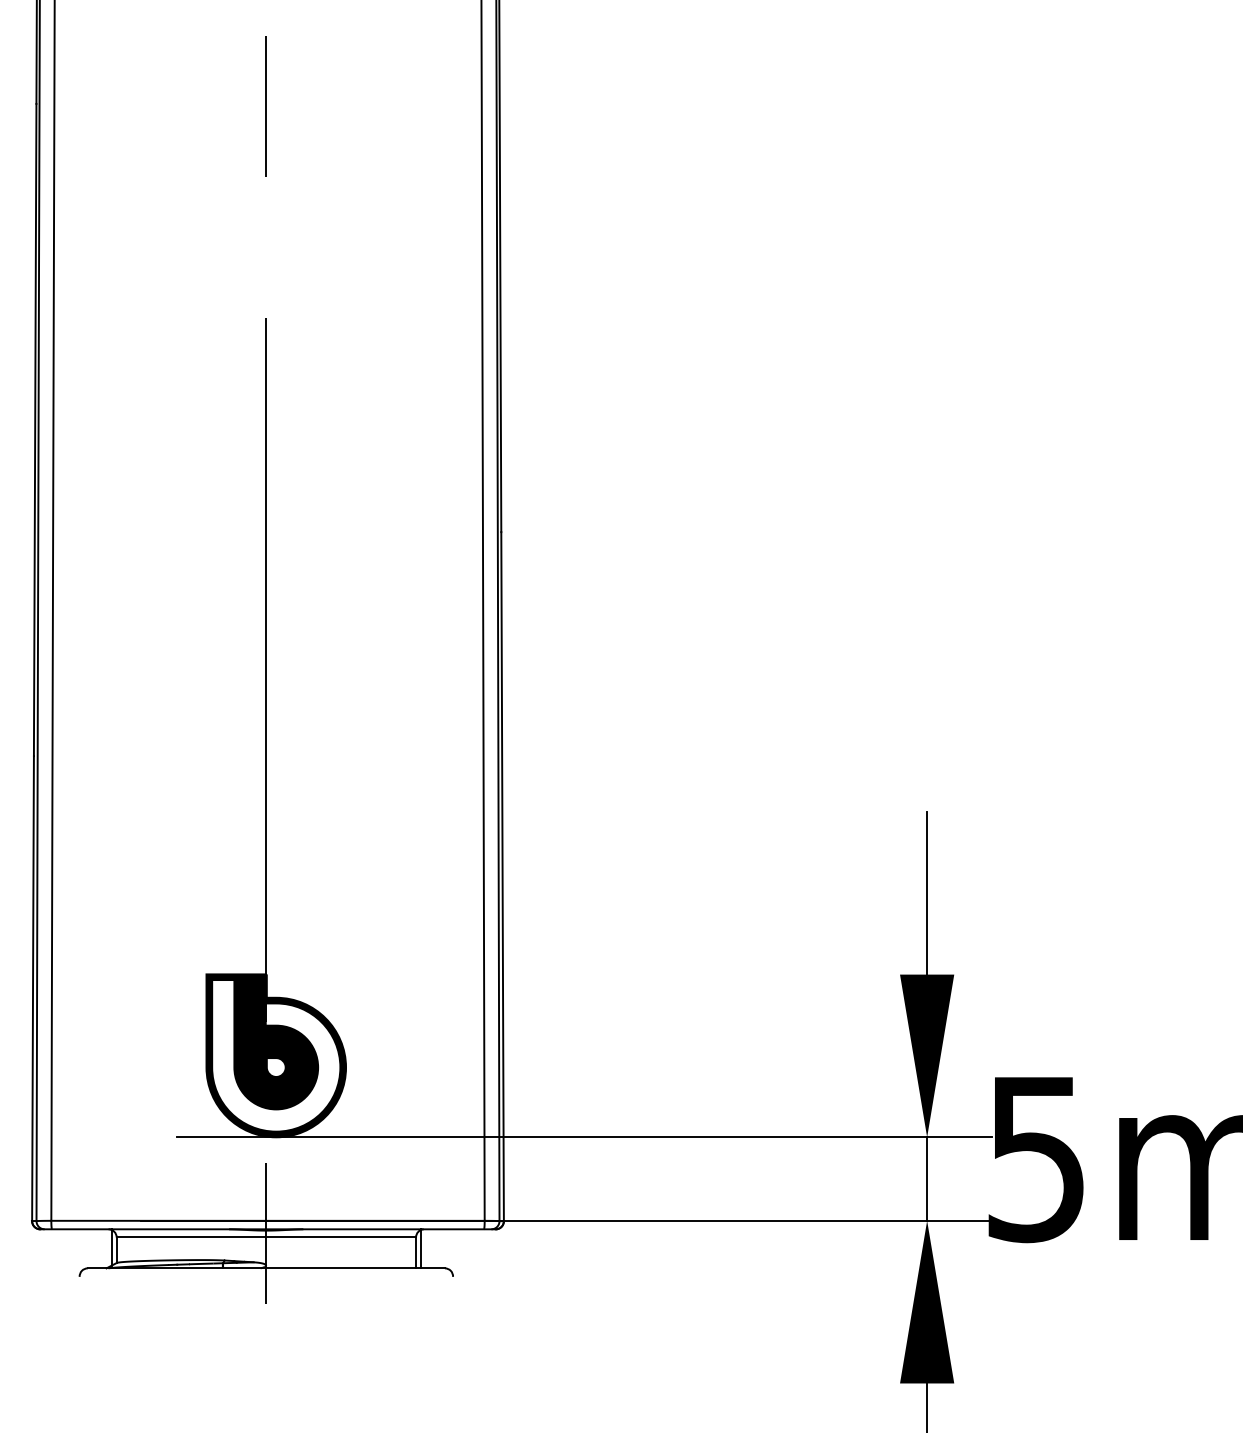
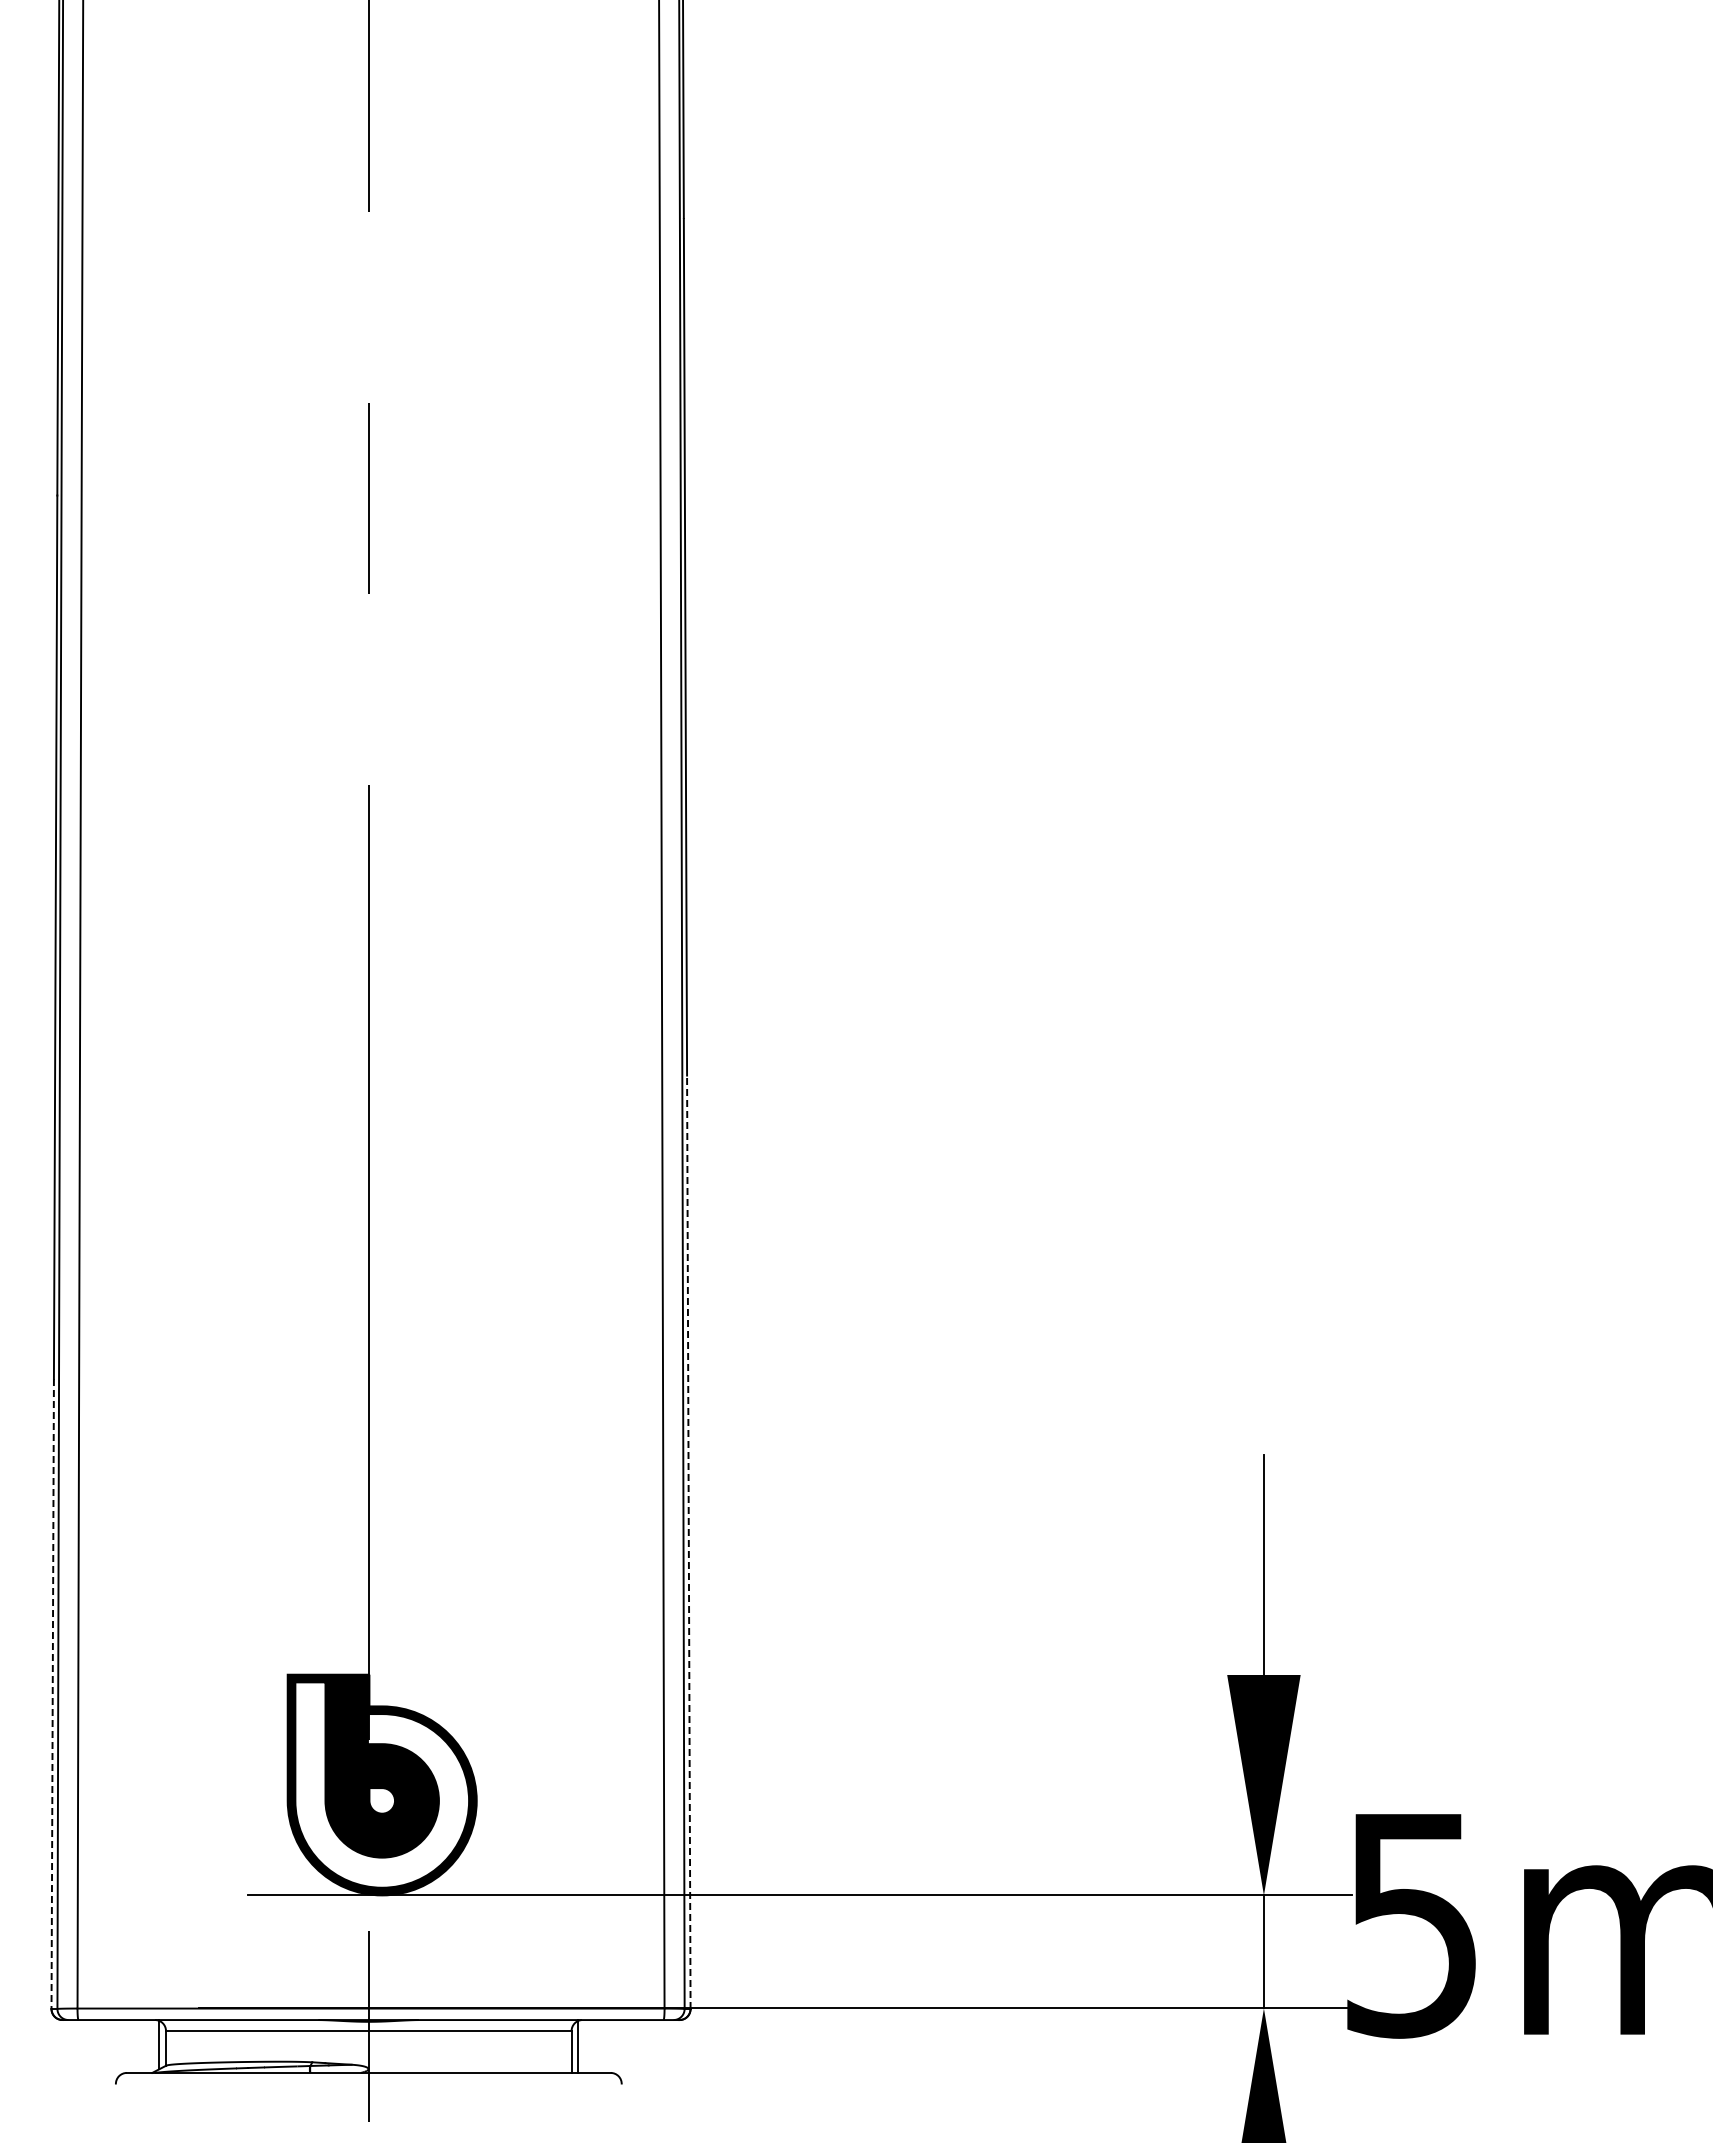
line: (502, 876) -> (688, 1542), solid -> dashed
line: (32, 988) -> (52, 1693), solid -> dashed

